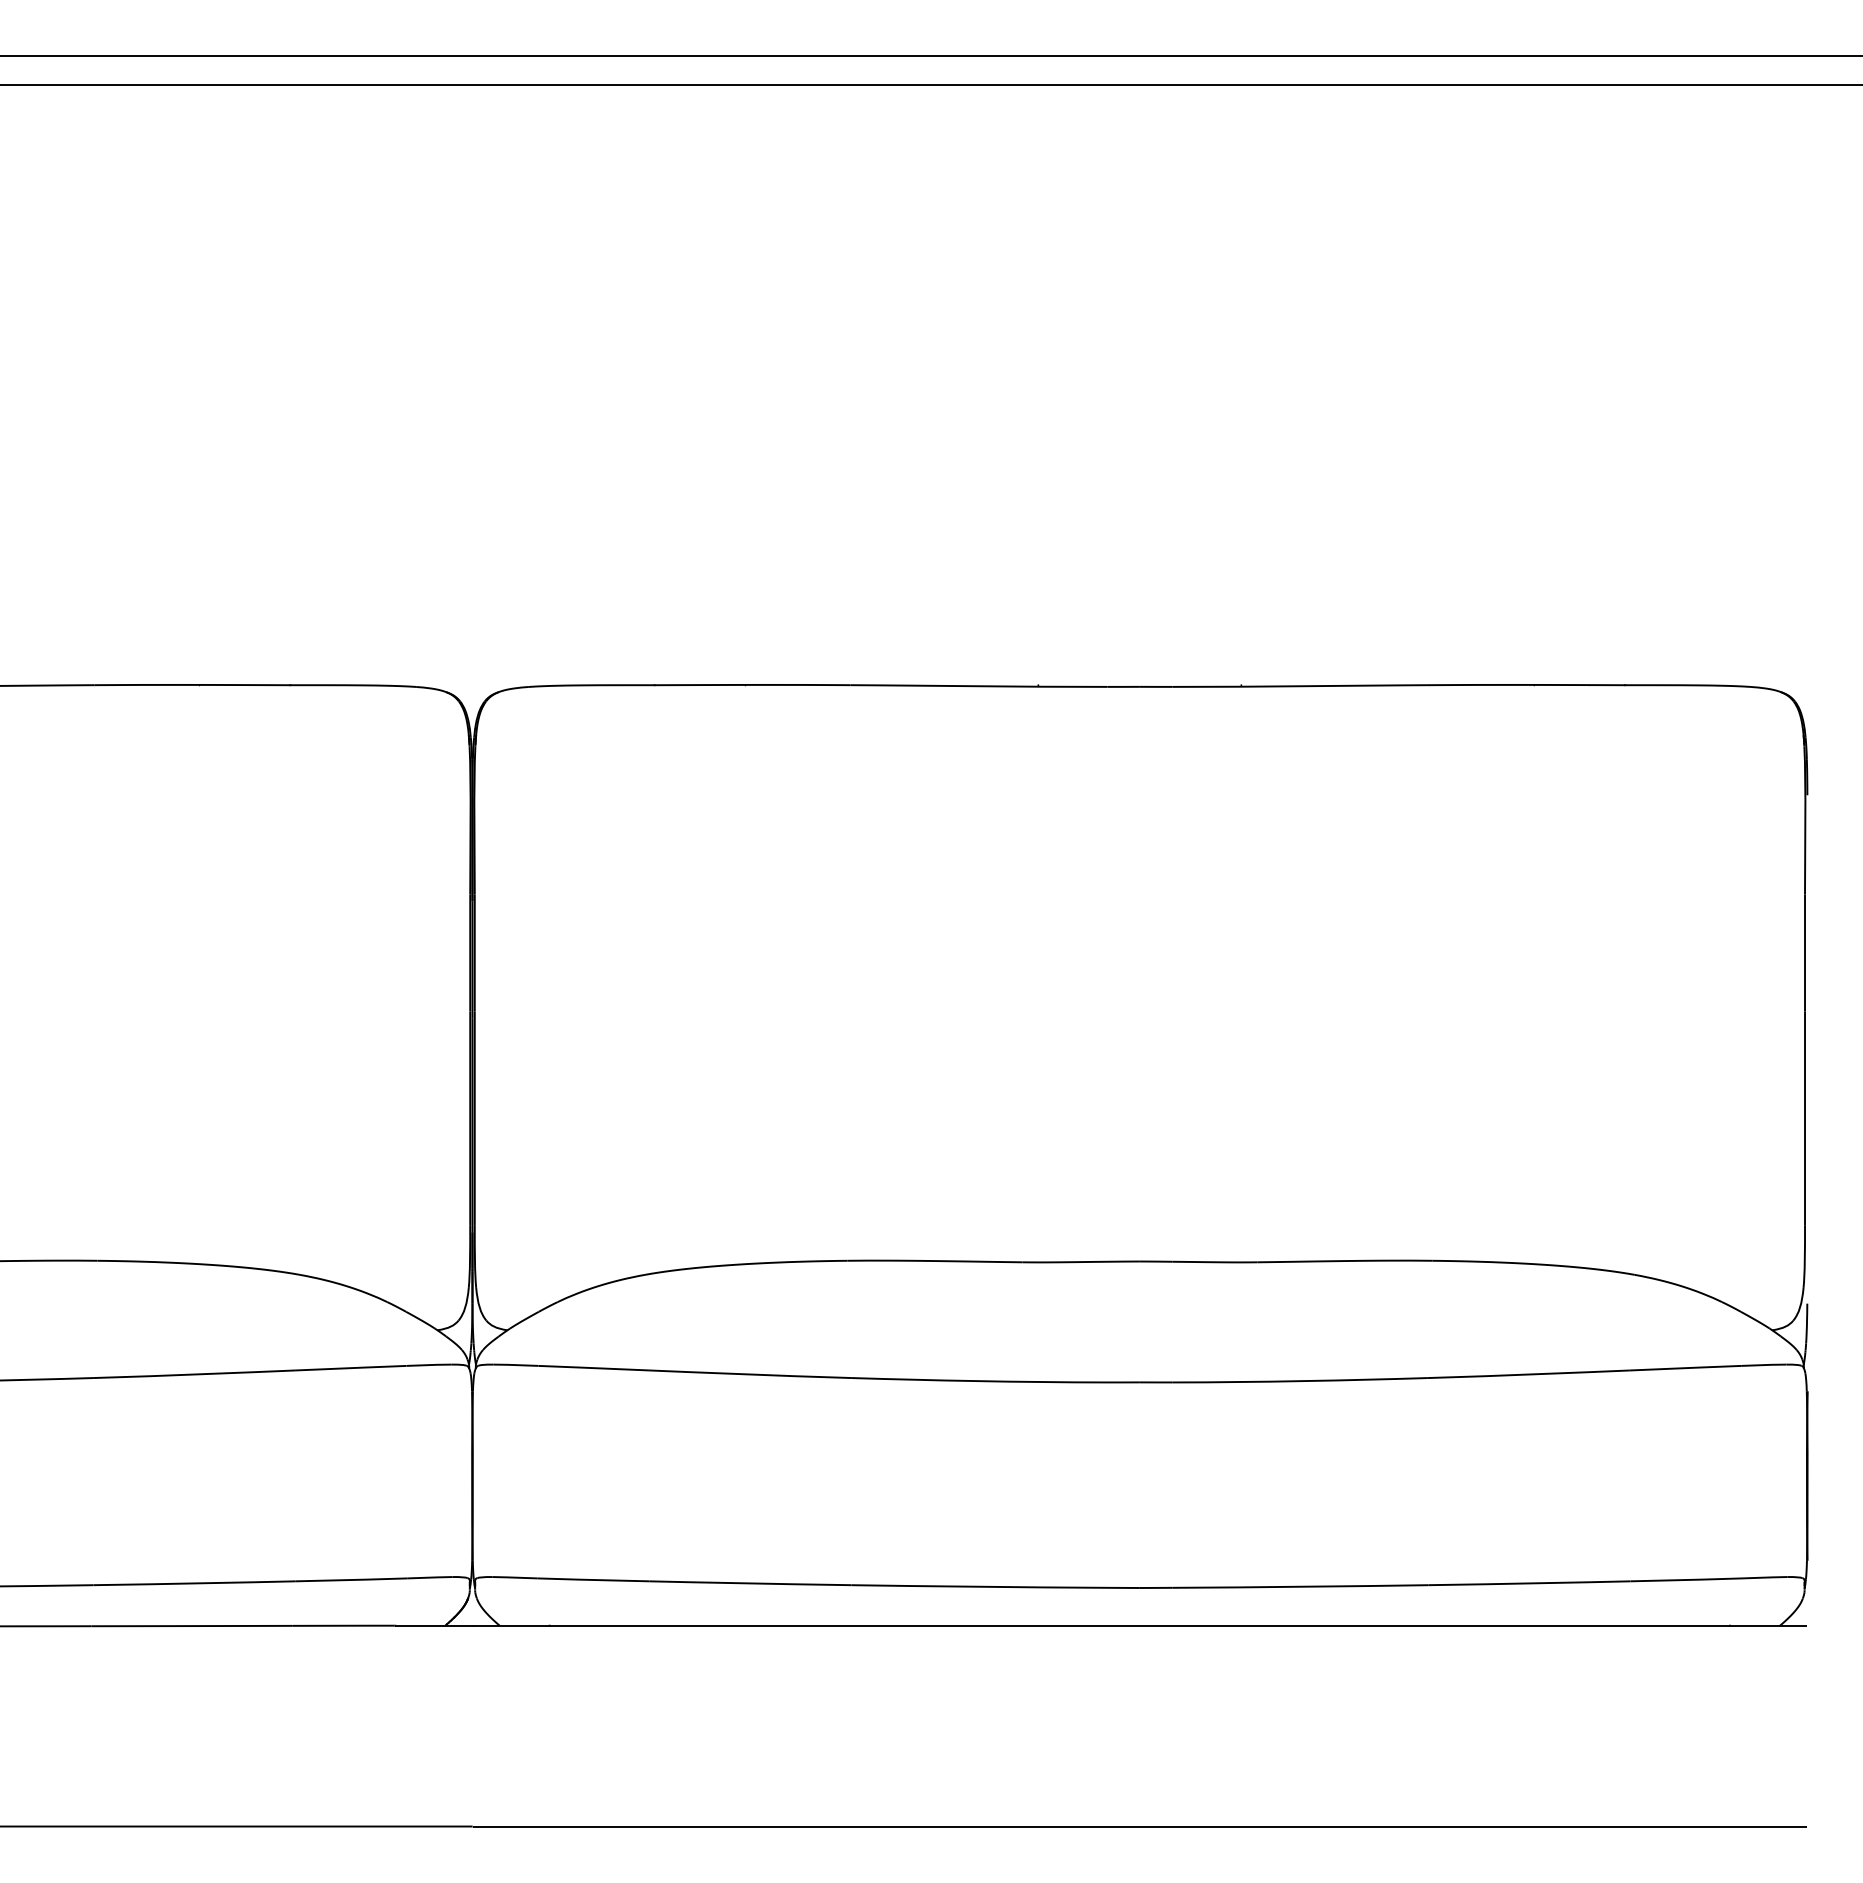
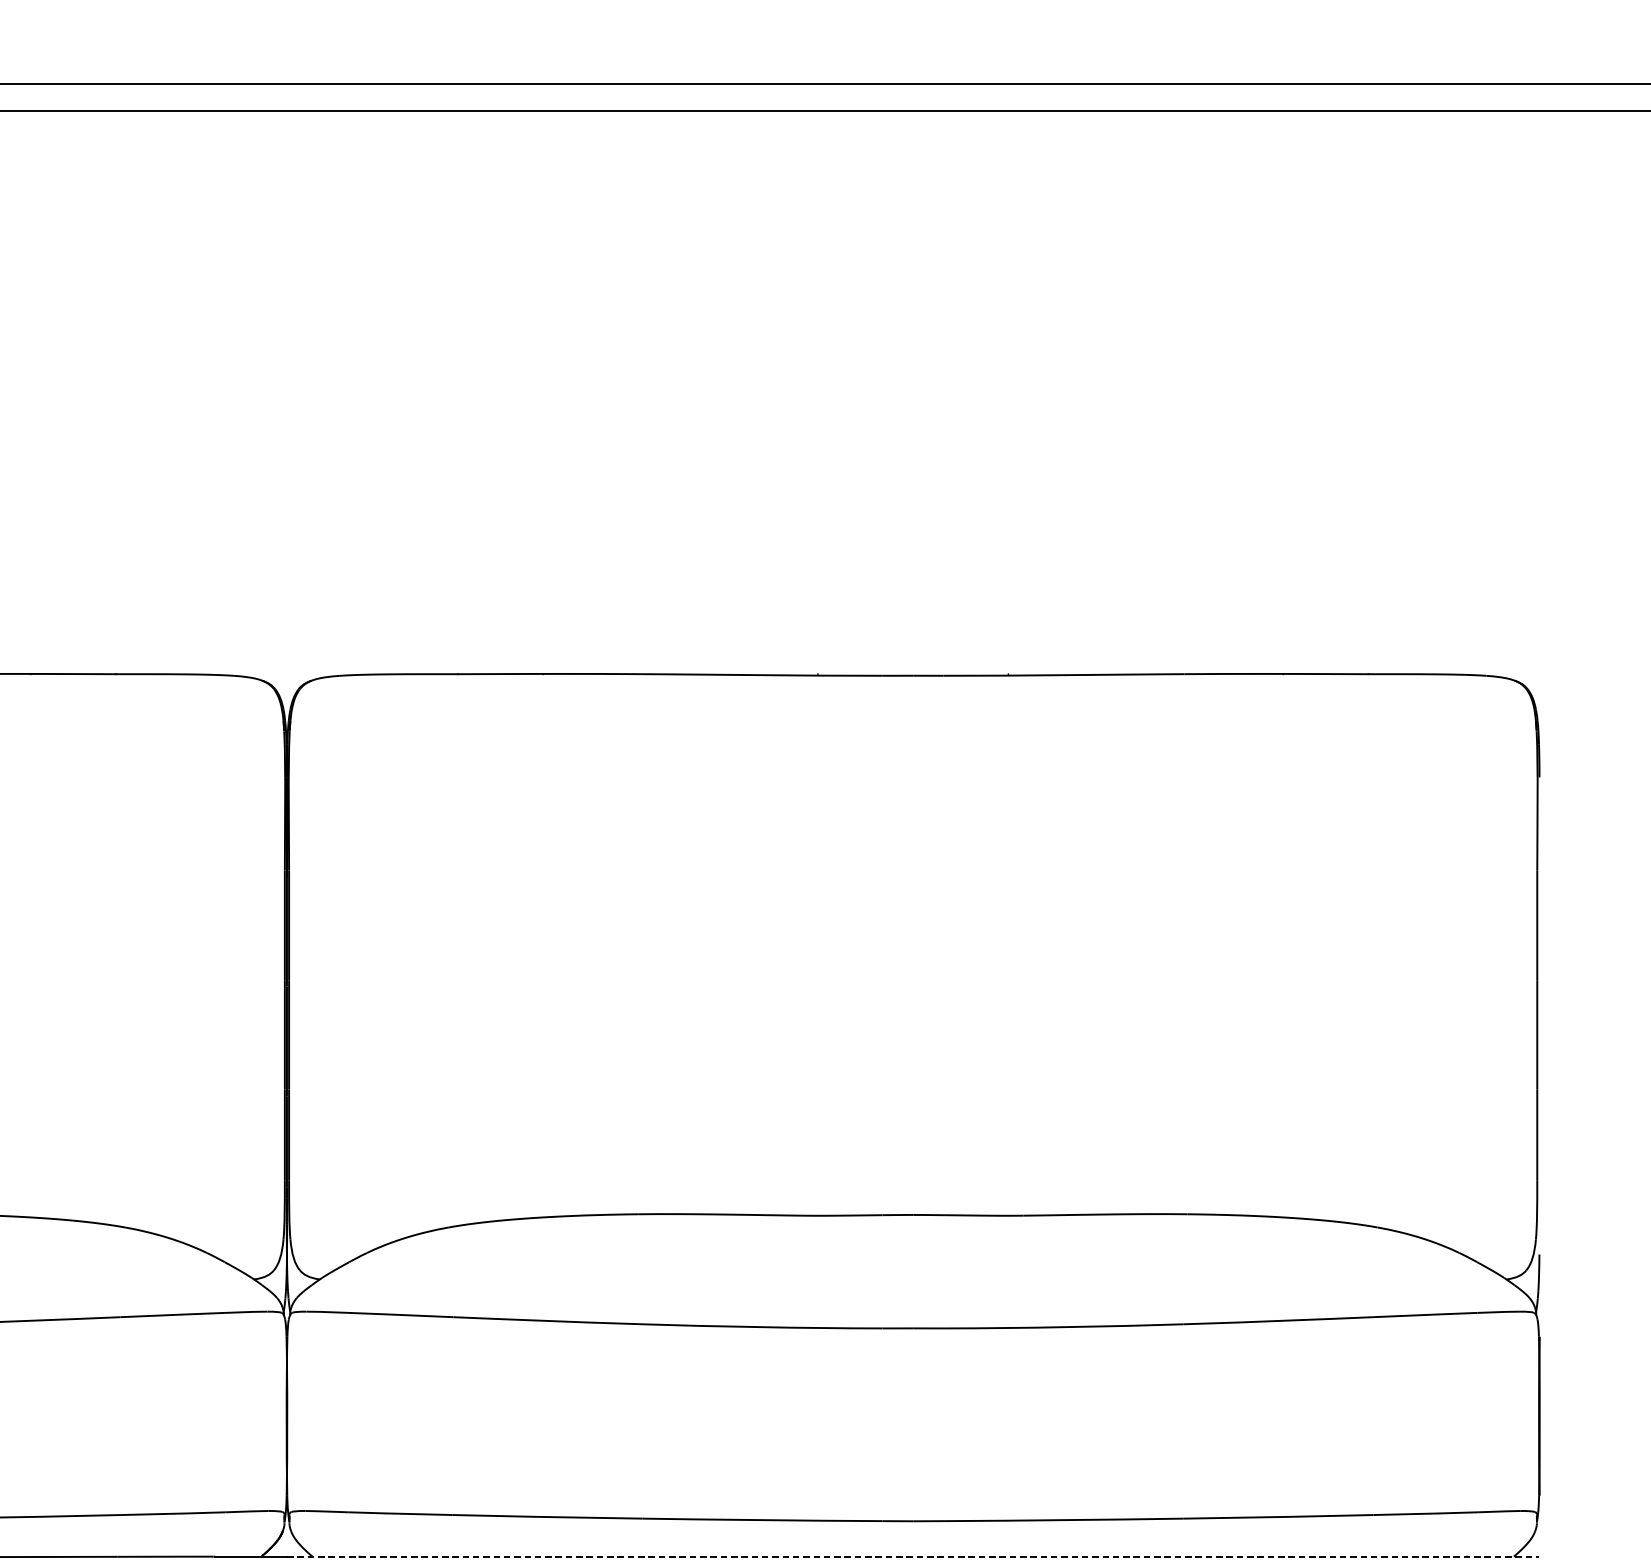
line: (1140, 1625) -> (913, 1556), solid -> dashed

